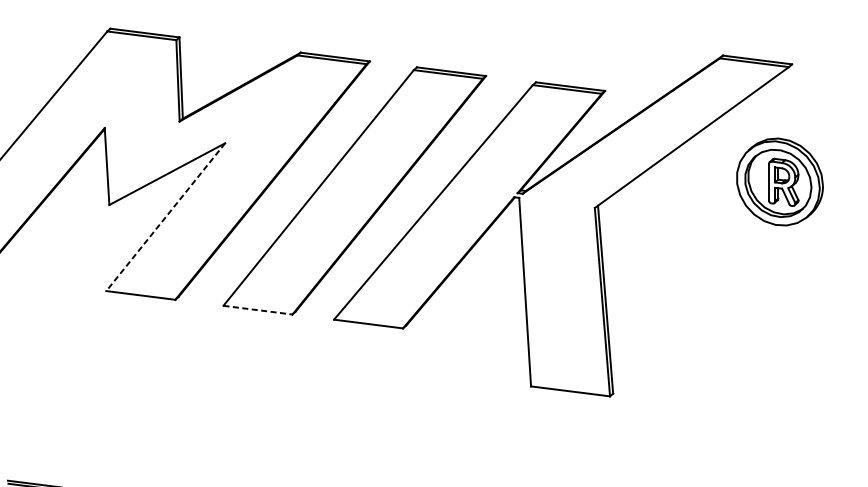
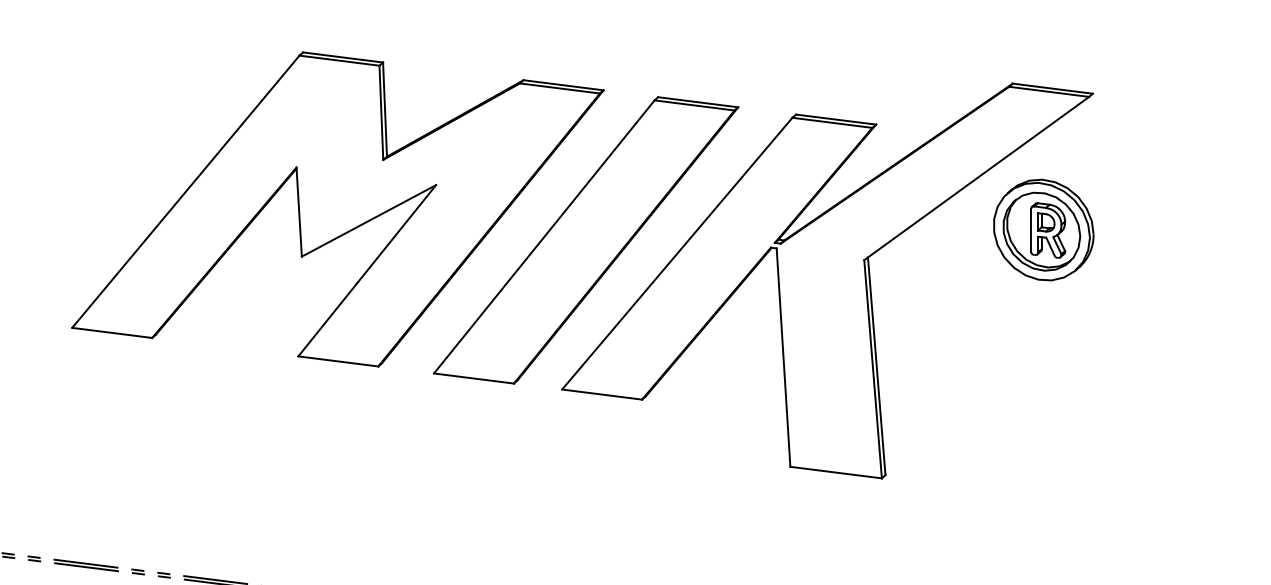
part: (779, 181) -> (1043, 229), moved
line: (166, 216) -> (367, 270), dashed -> solid
line: (258, 310) -> (474, 378), dashed -> solid

